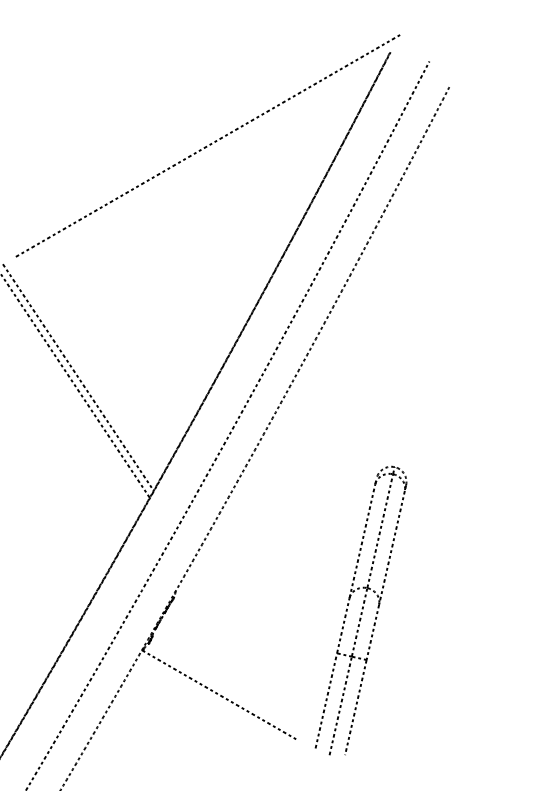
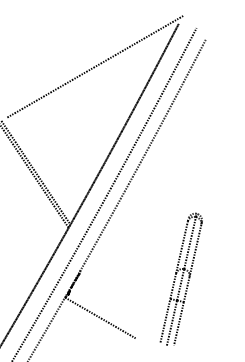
part: (359, 608) -> (180, 278), moved

